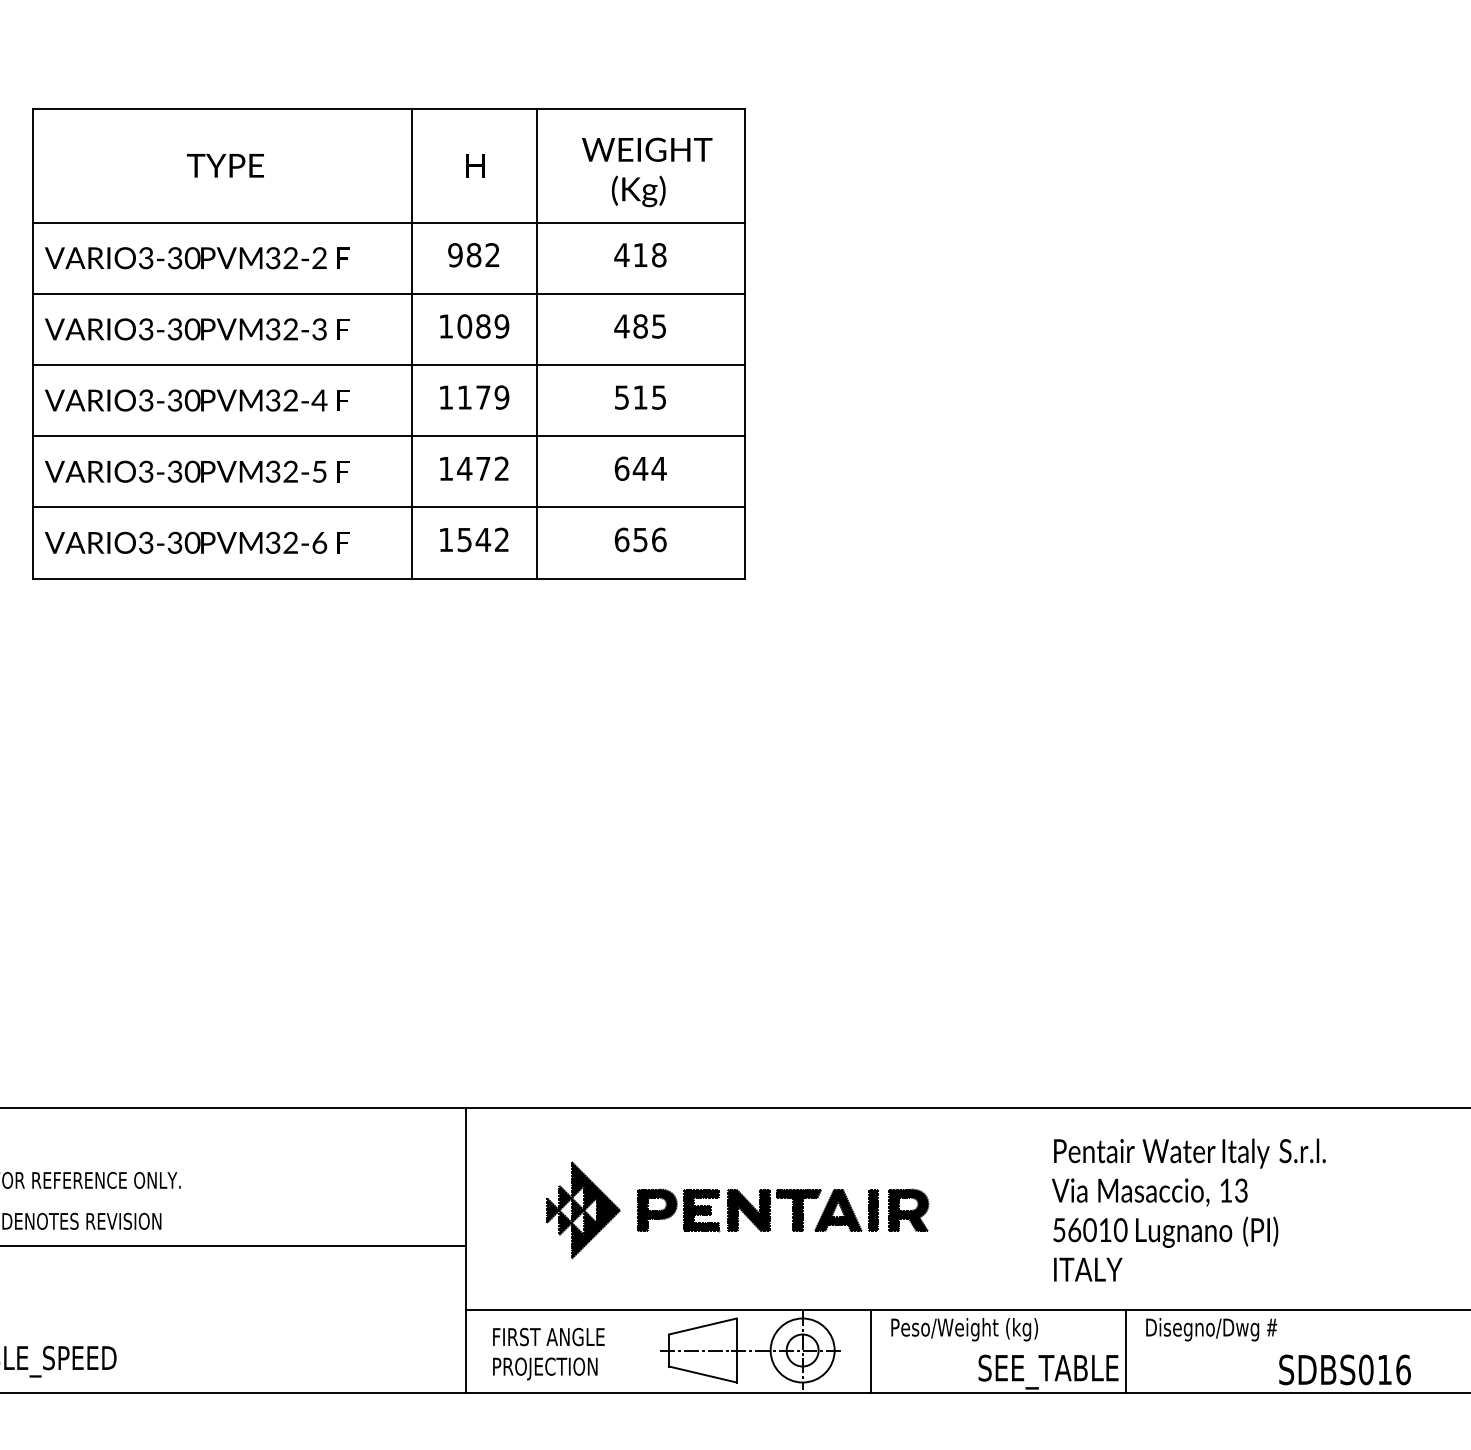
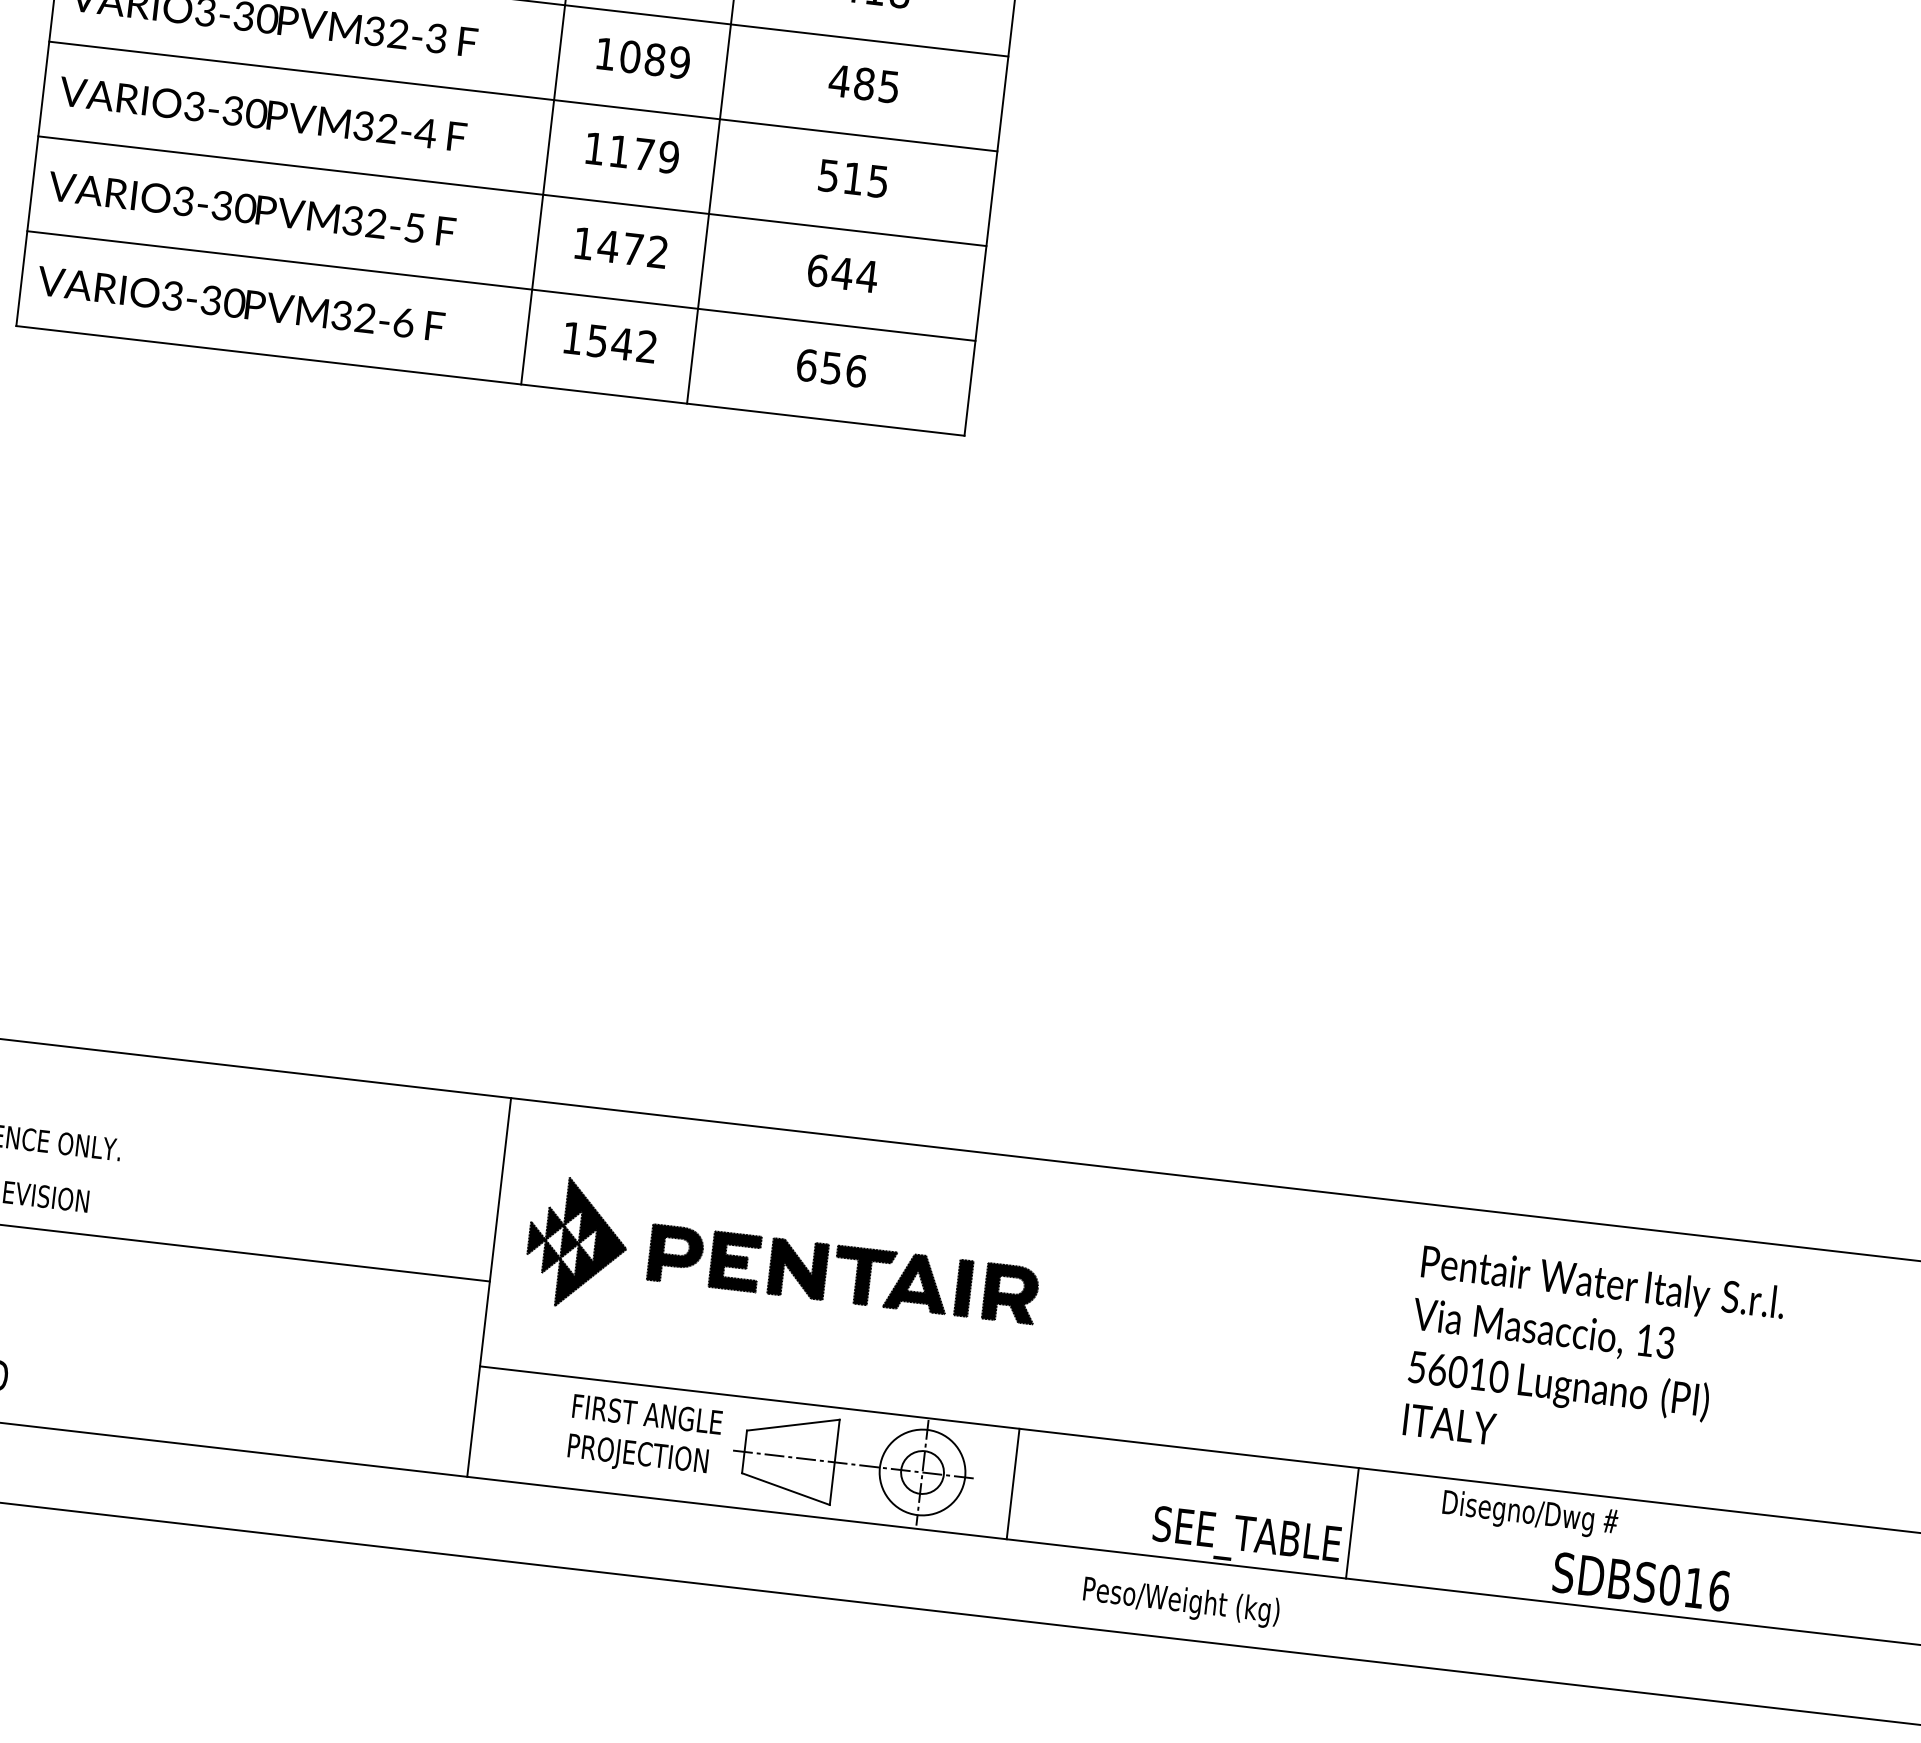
text: (1188, 1209) -> (1592, 1359), moved
part: (737, 1210) -> (782, 1267), moved
text: (964, 1329) -> (1181, 1602), moved
text: (1211, 1329) -> (1530, 1514), moved
text: (548, 1353) -> (644, 1436), moved

